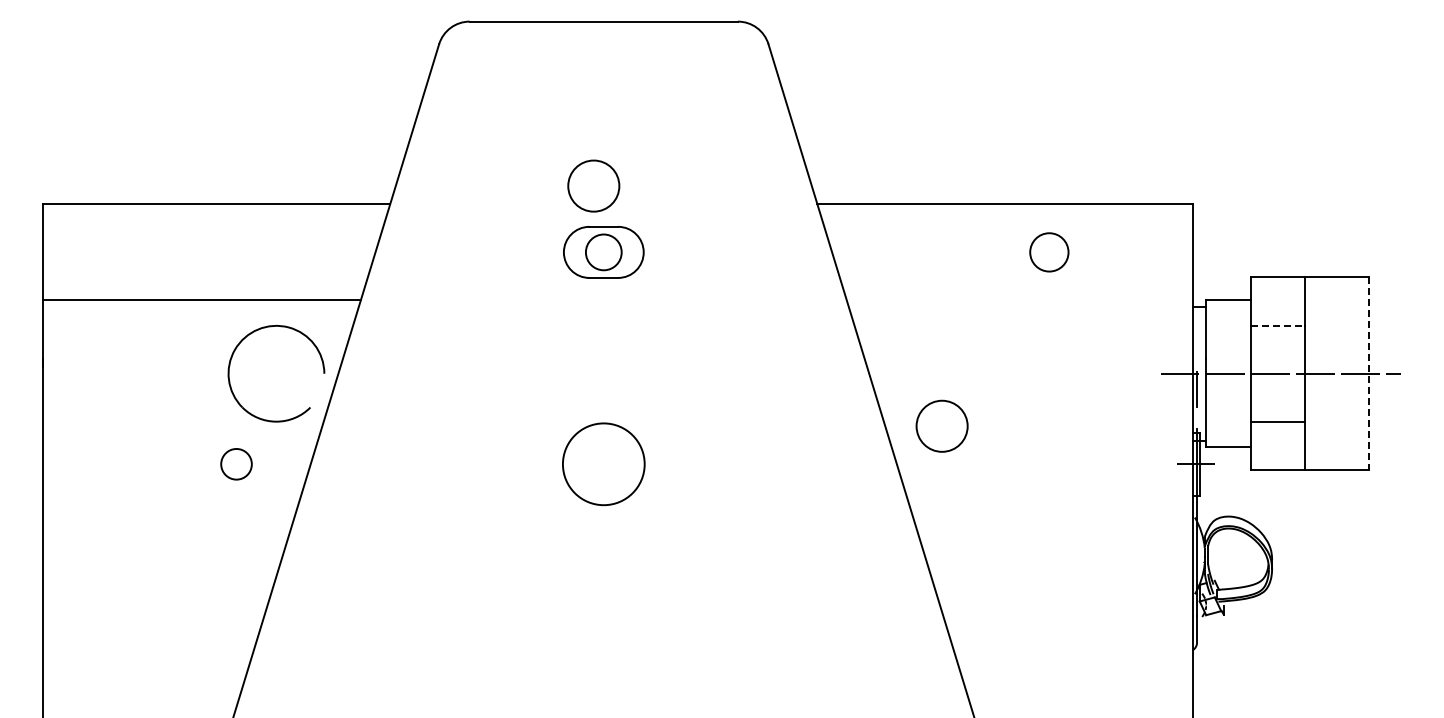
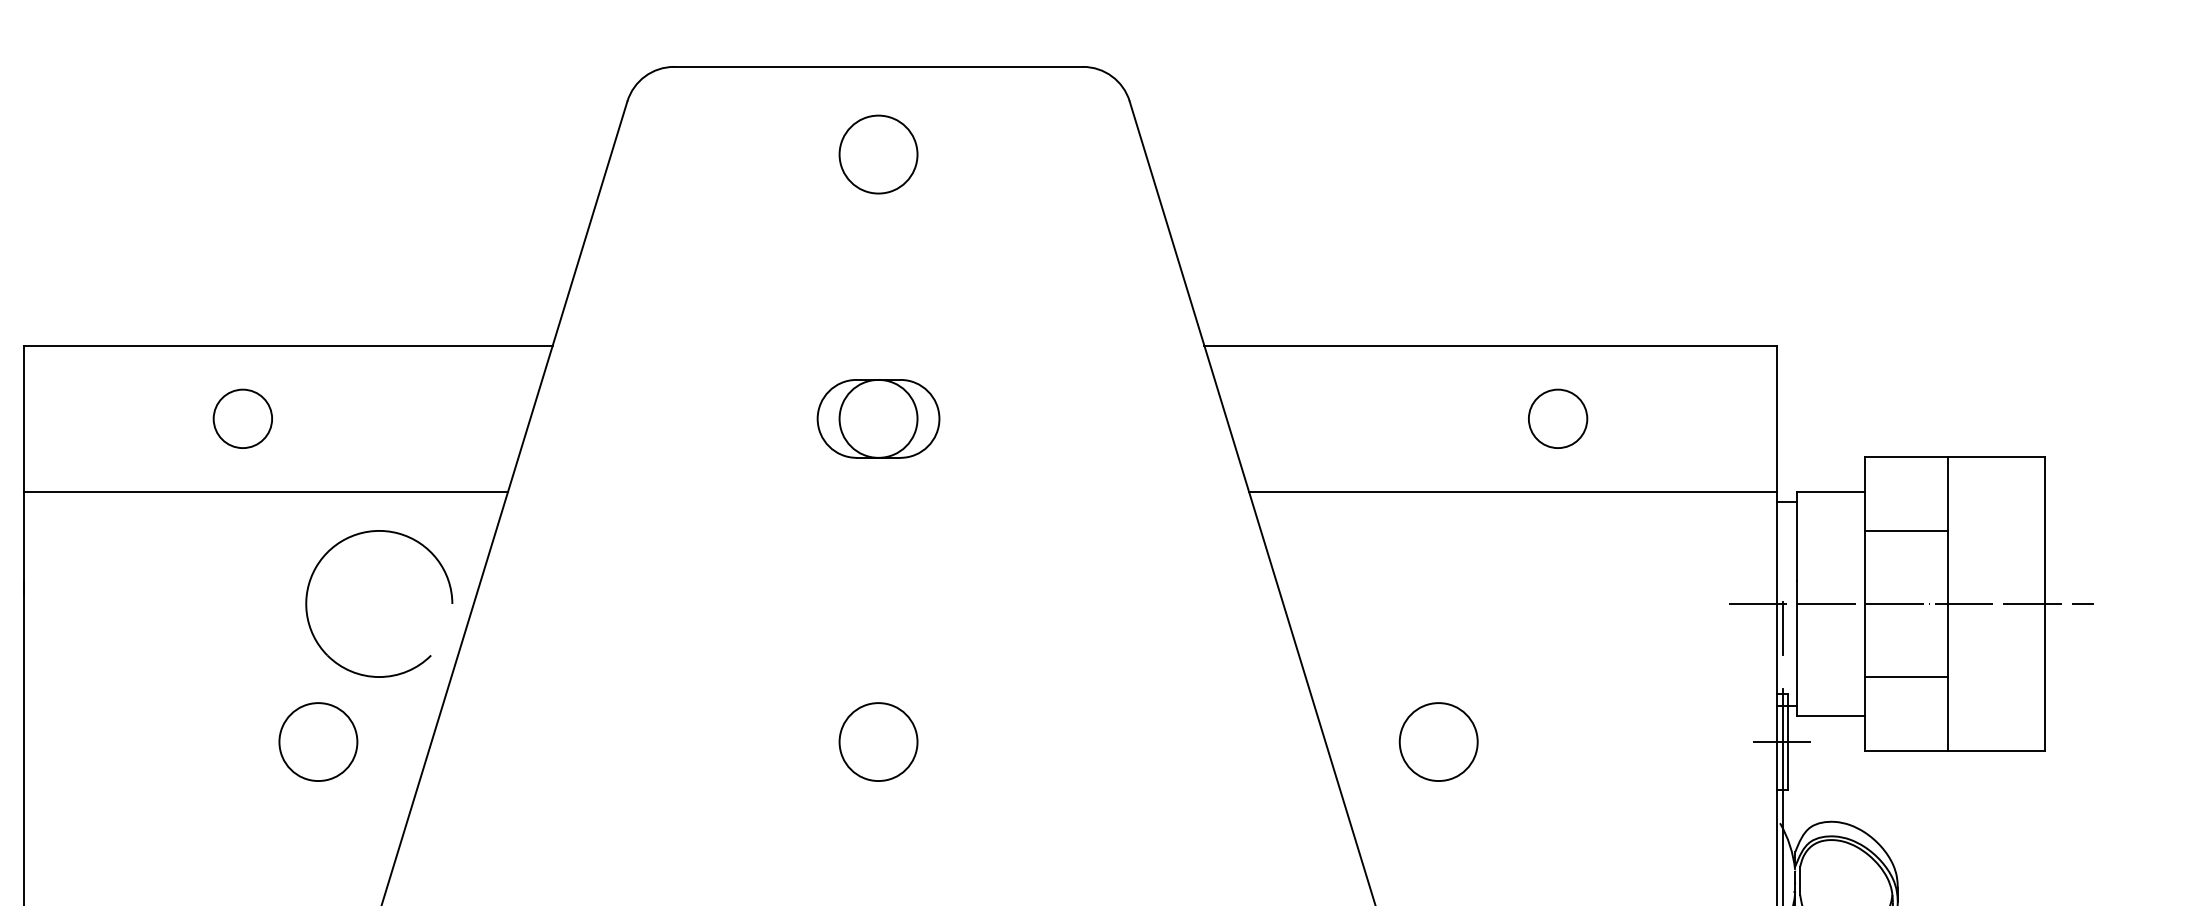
circle: (593, 185) -> (878, 153), moved
circle: (603, 251) -> (878, 417), size x1.43
circle: (187, 252) -> (243, 419), added
line: (1019, 300) -> (1512, 492), added
line: (1278, 325) -> (1907, 530), dashed -> solid
line: (1368, 374) -> (2044, 605), dashed -> solid
circle: (941, 425) -> (1437, 740), moved
circle: (236, 463) -> (318, 740), size x1.67
circle: (603, 463) -> (878, 740), size x0.62

